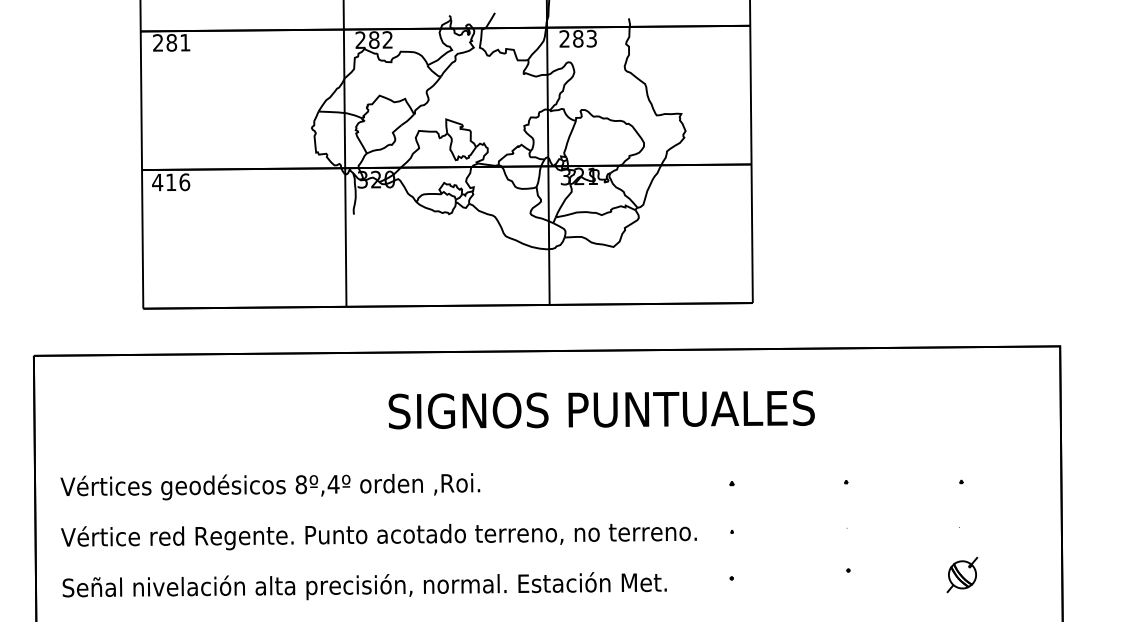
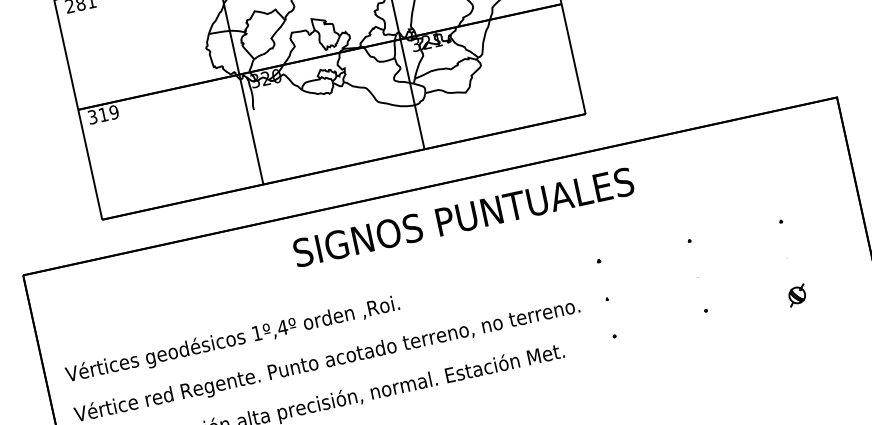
text: (171, 182) -> (103, 114), 416 -> 319
text: (601, 409) -> (463, 217), moved
text: (300, 484) -> (256, 333), 8º,4º -> 1º,4º
part: (961, 575) -> (796, 295), size x0.71

